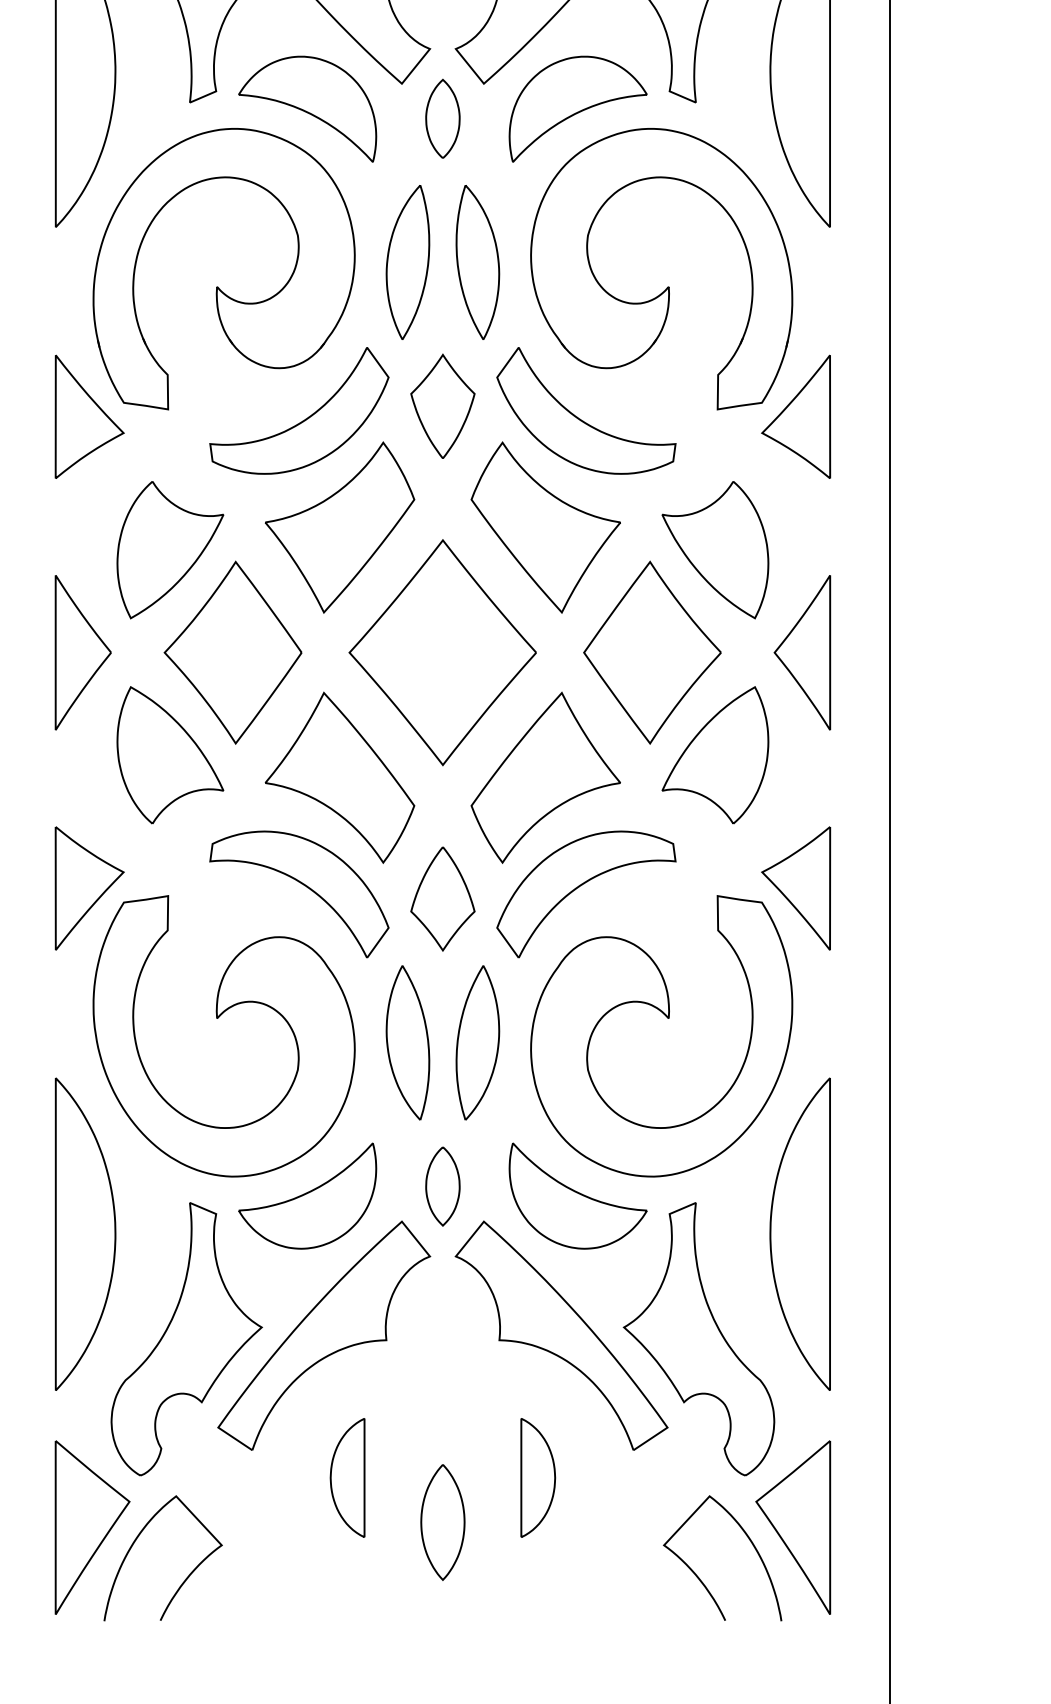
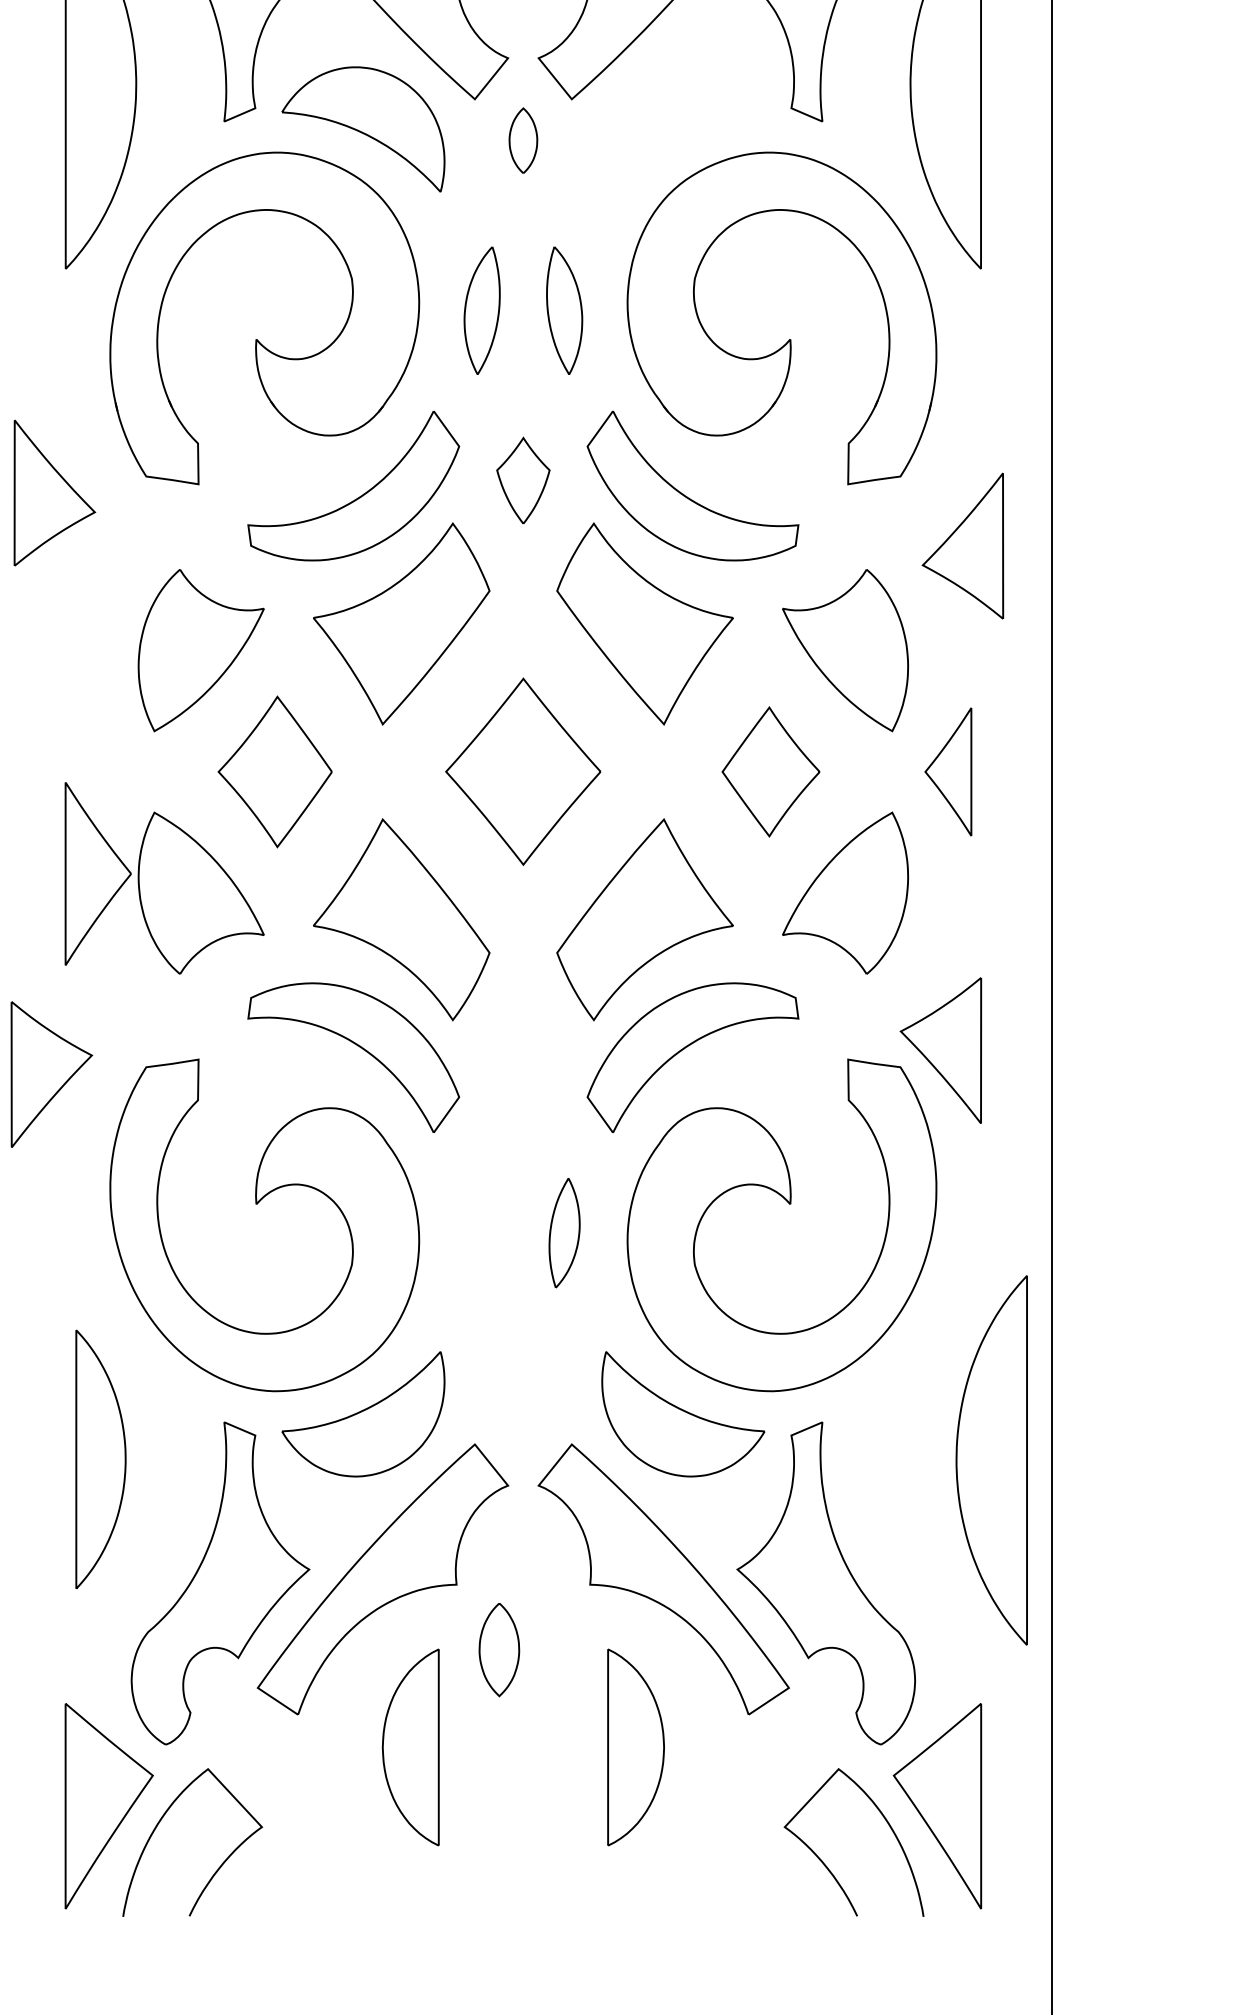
part: (578, 109) -> (683, 129), removed
part: (443, 118) -> (523, 140), size x0.7
part: (408, 262) -> (482, 310), size x0.7
part: (477, 262) -> (564, 310), size x0.7
part: (443, 406) -> (523, 480), size x0.7
part: (89, 416) -> (54, 492), moved
part: (795, 416) -> (962, 545), moved
part: (82, 652) -> (97, 873), moved
part: (232, 652) -> (274, 771), size x0.7
part: (443, 652) -> (523, 771), size x0.7
part: (651, 652) -> (770, 771), size x0.6
part: (802, 652) -> (948, 771), size x0.7
part: (89, 888) -> (51, 1074), moved
part: (443, 899) -> (523, 1063), removed
part: (408, 1042) -> (482, 1232), removed
part: (477, 1042) -> (564, 1232), size x0.6
part: (443, 1186) -> (499, 1650), moved
part: (85, 1234) -> (100, 1459), size x0.7
part: (799, 1234) -> (991, 1460), moved
part: (347, 1477) -> (410, 1747), size x1.4
part: (537, 1477) -> (635, 1747), size x1.4
part: (442, 1522) -> (522, 1800), removed

